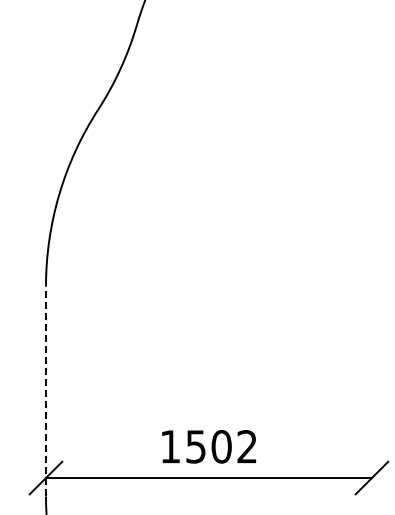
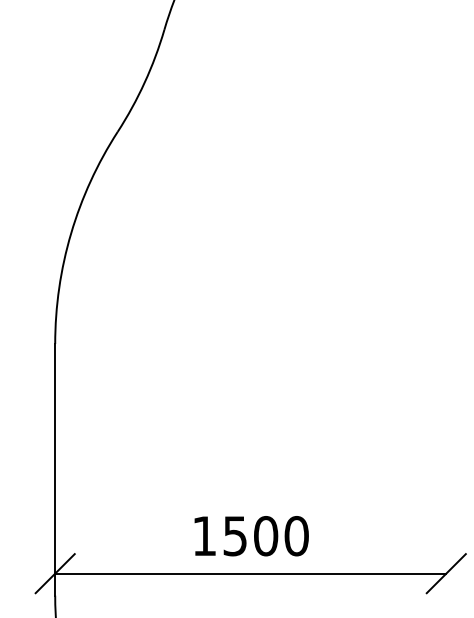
line: (45, 391) -> (54, 469), dashed -> solid
text: (247, 446) -> (296, 535), 1502 -> 1500

